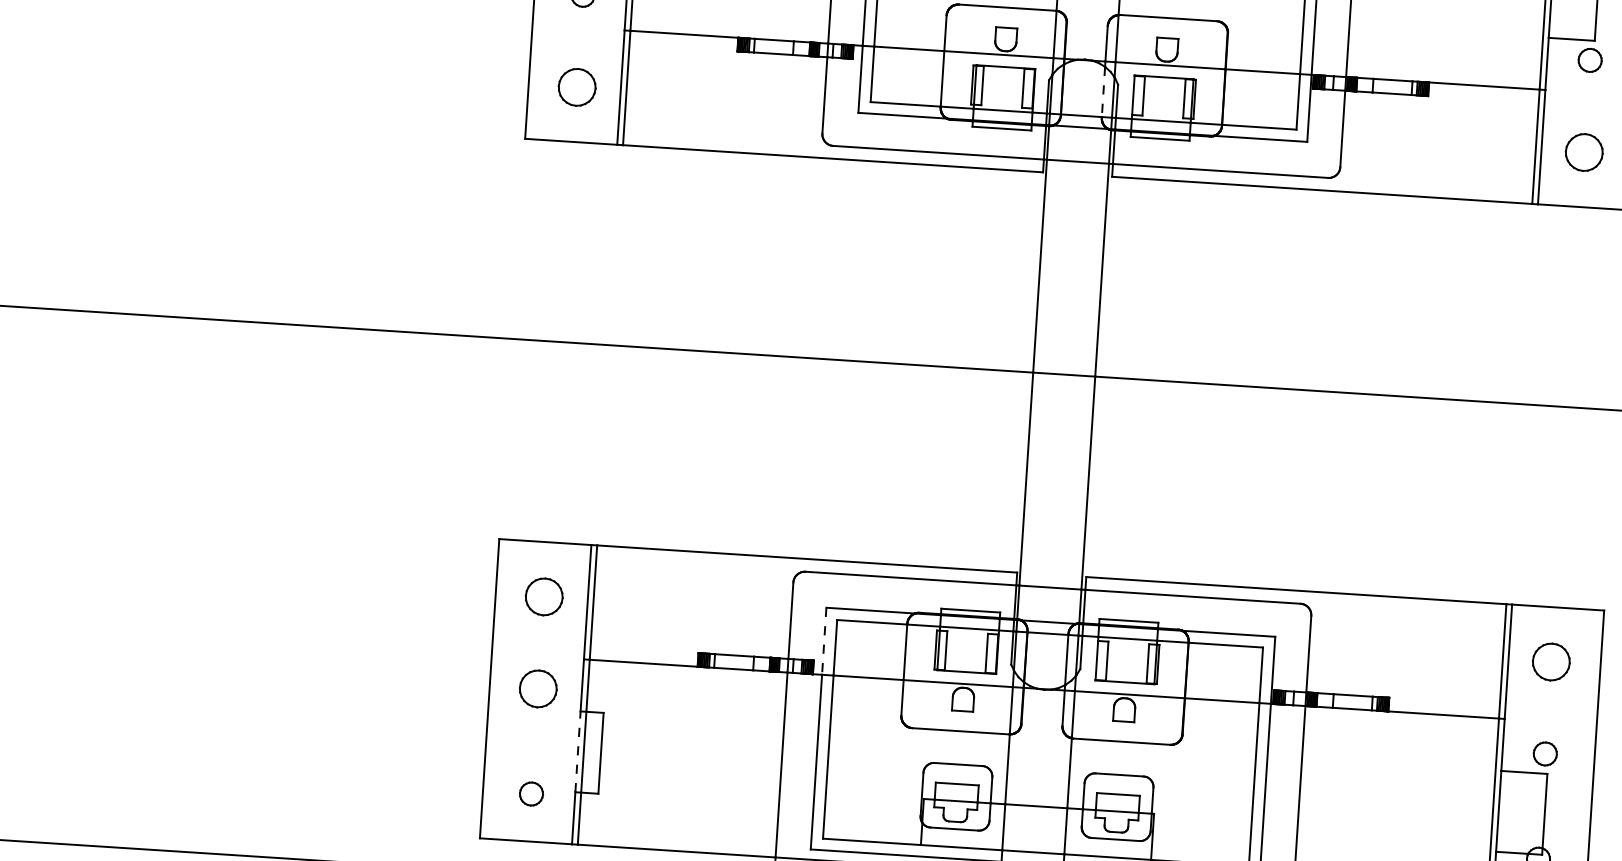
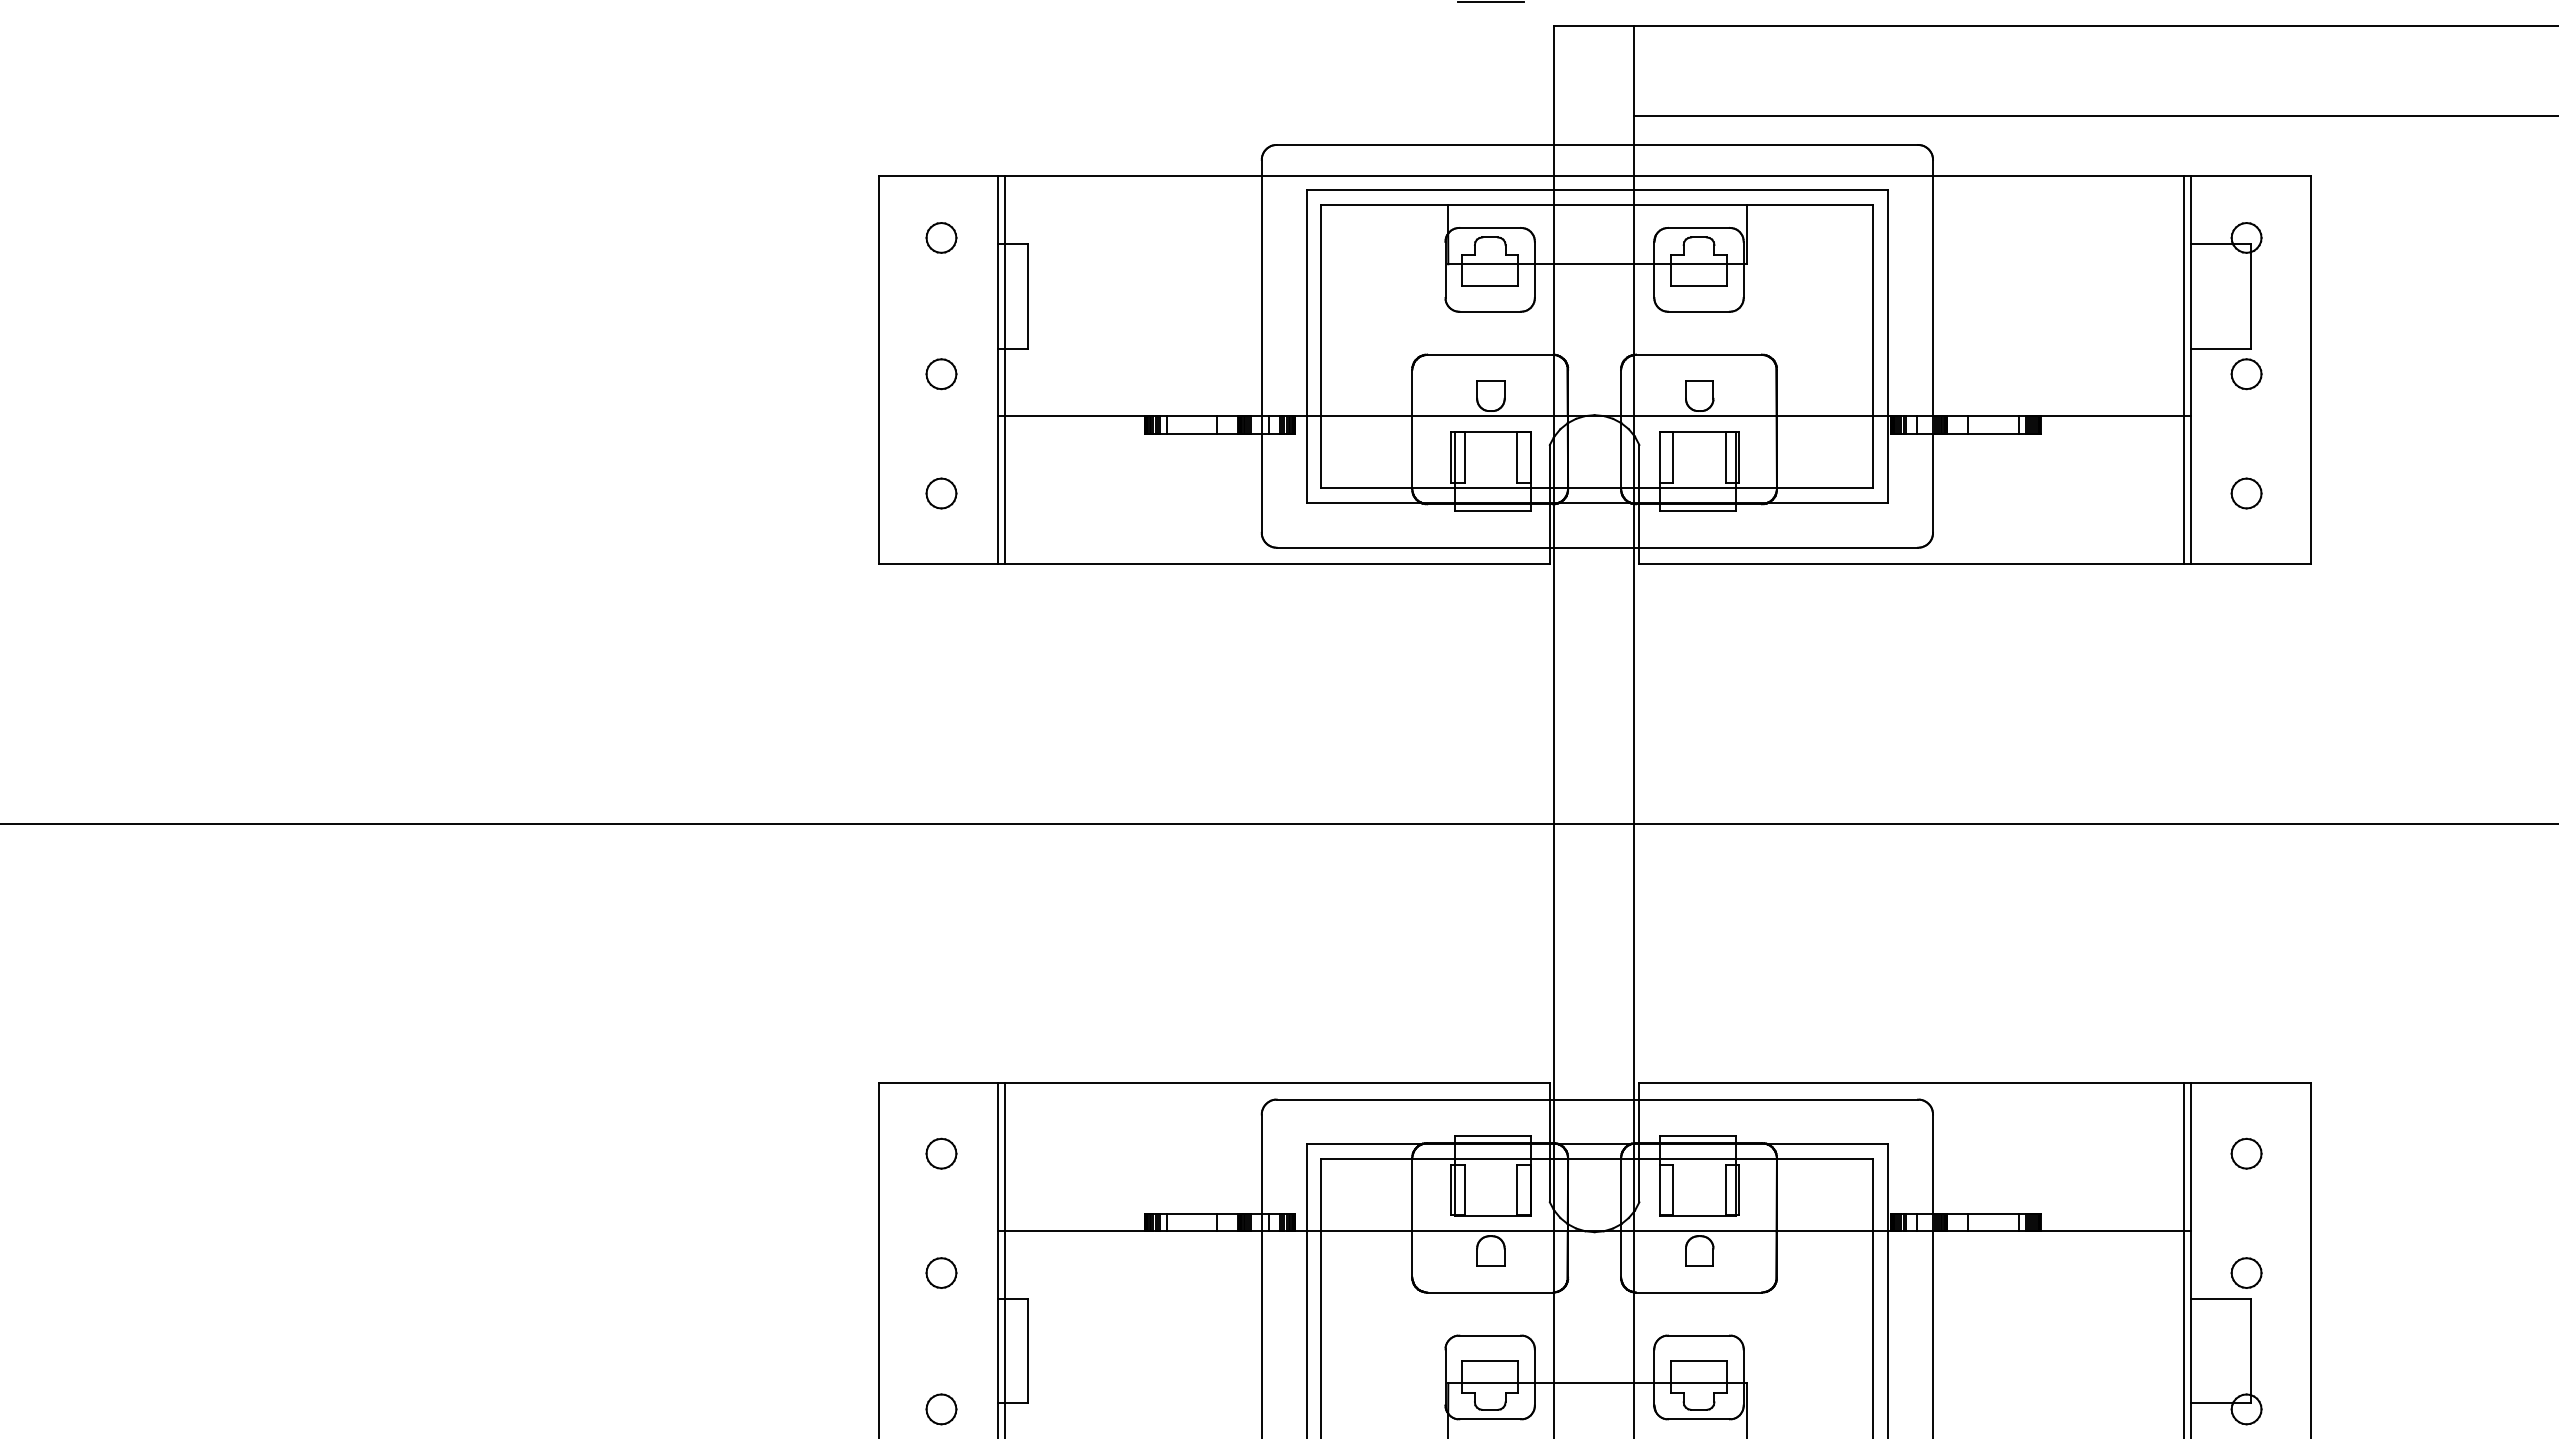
part: (577, 87) -> (941, 493), size x0.62
line: (1103, 91) -> (1621, 455), dashed -> solid
part: (1584, 152) -> (2246, 493), size x0.62
part: (544, 596) -> (941, 1153), size x0.62
line: (824, 641) -> (1306, 1188), dashed -> solid
part: (1551, 661) -> (2246, 1153), size x0.62
part: (538, 688) -> (941, 1272), size x0.62
line: (577, 751) -> (997, 1350), dashed -> solid

